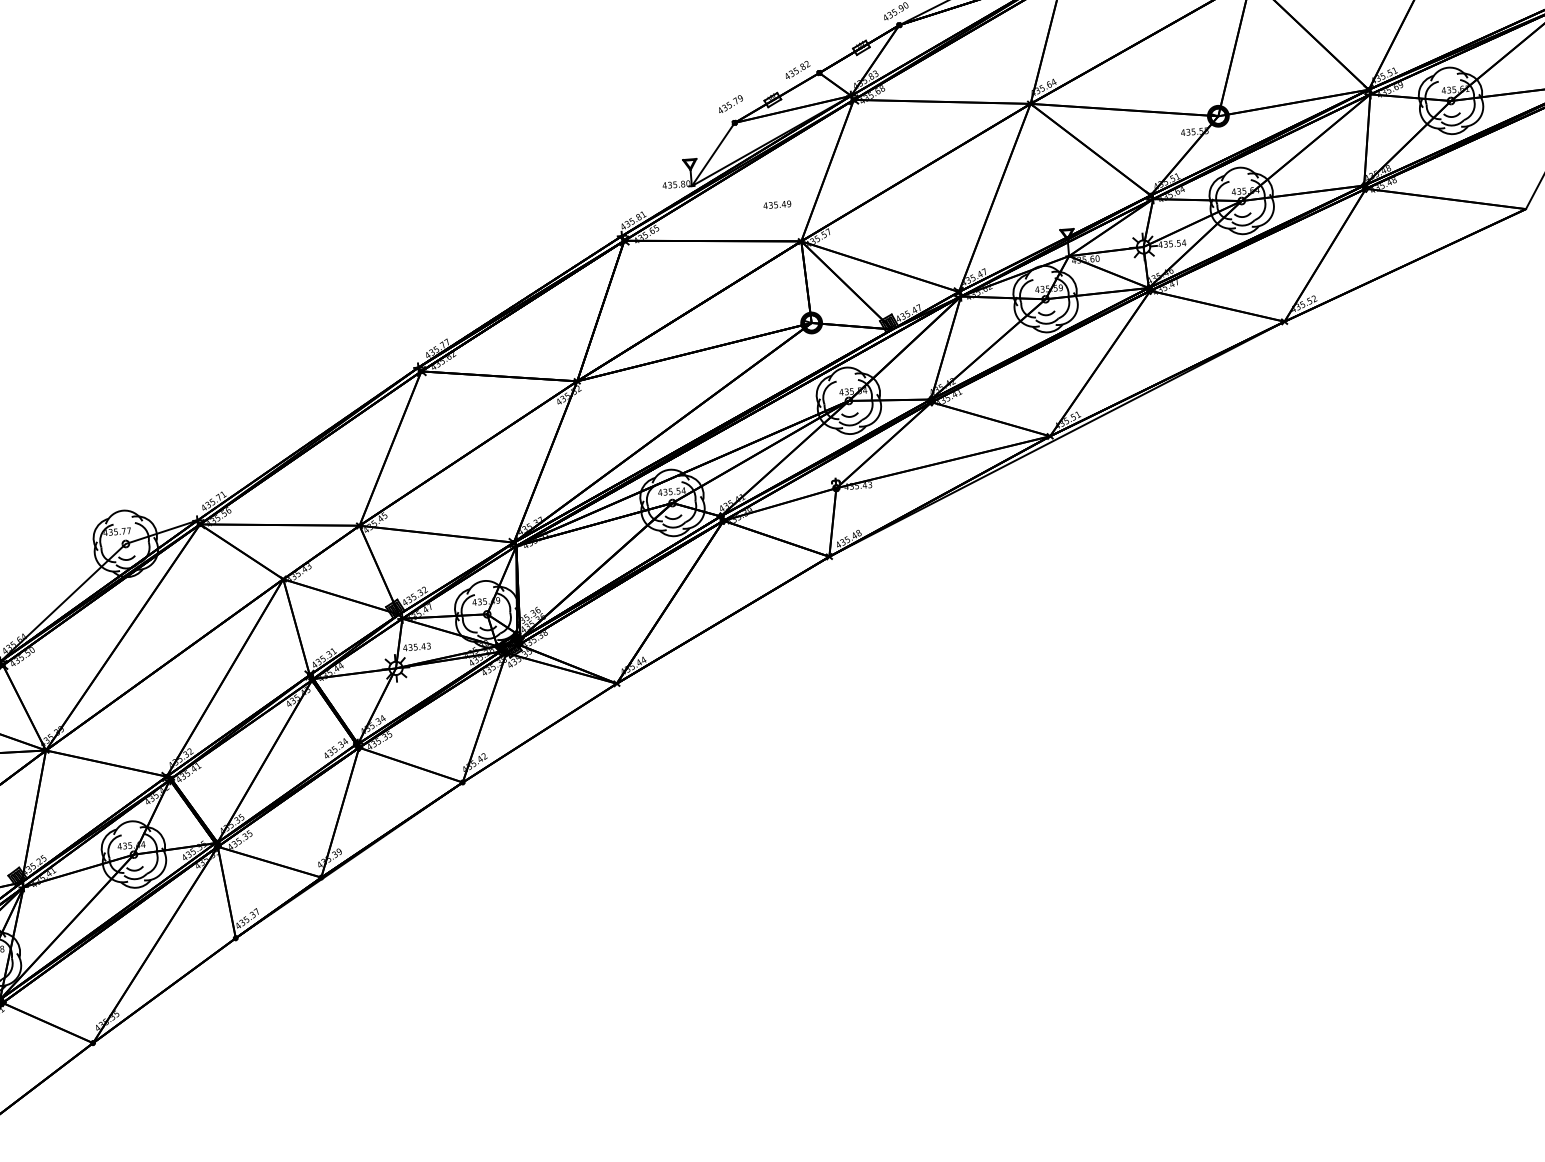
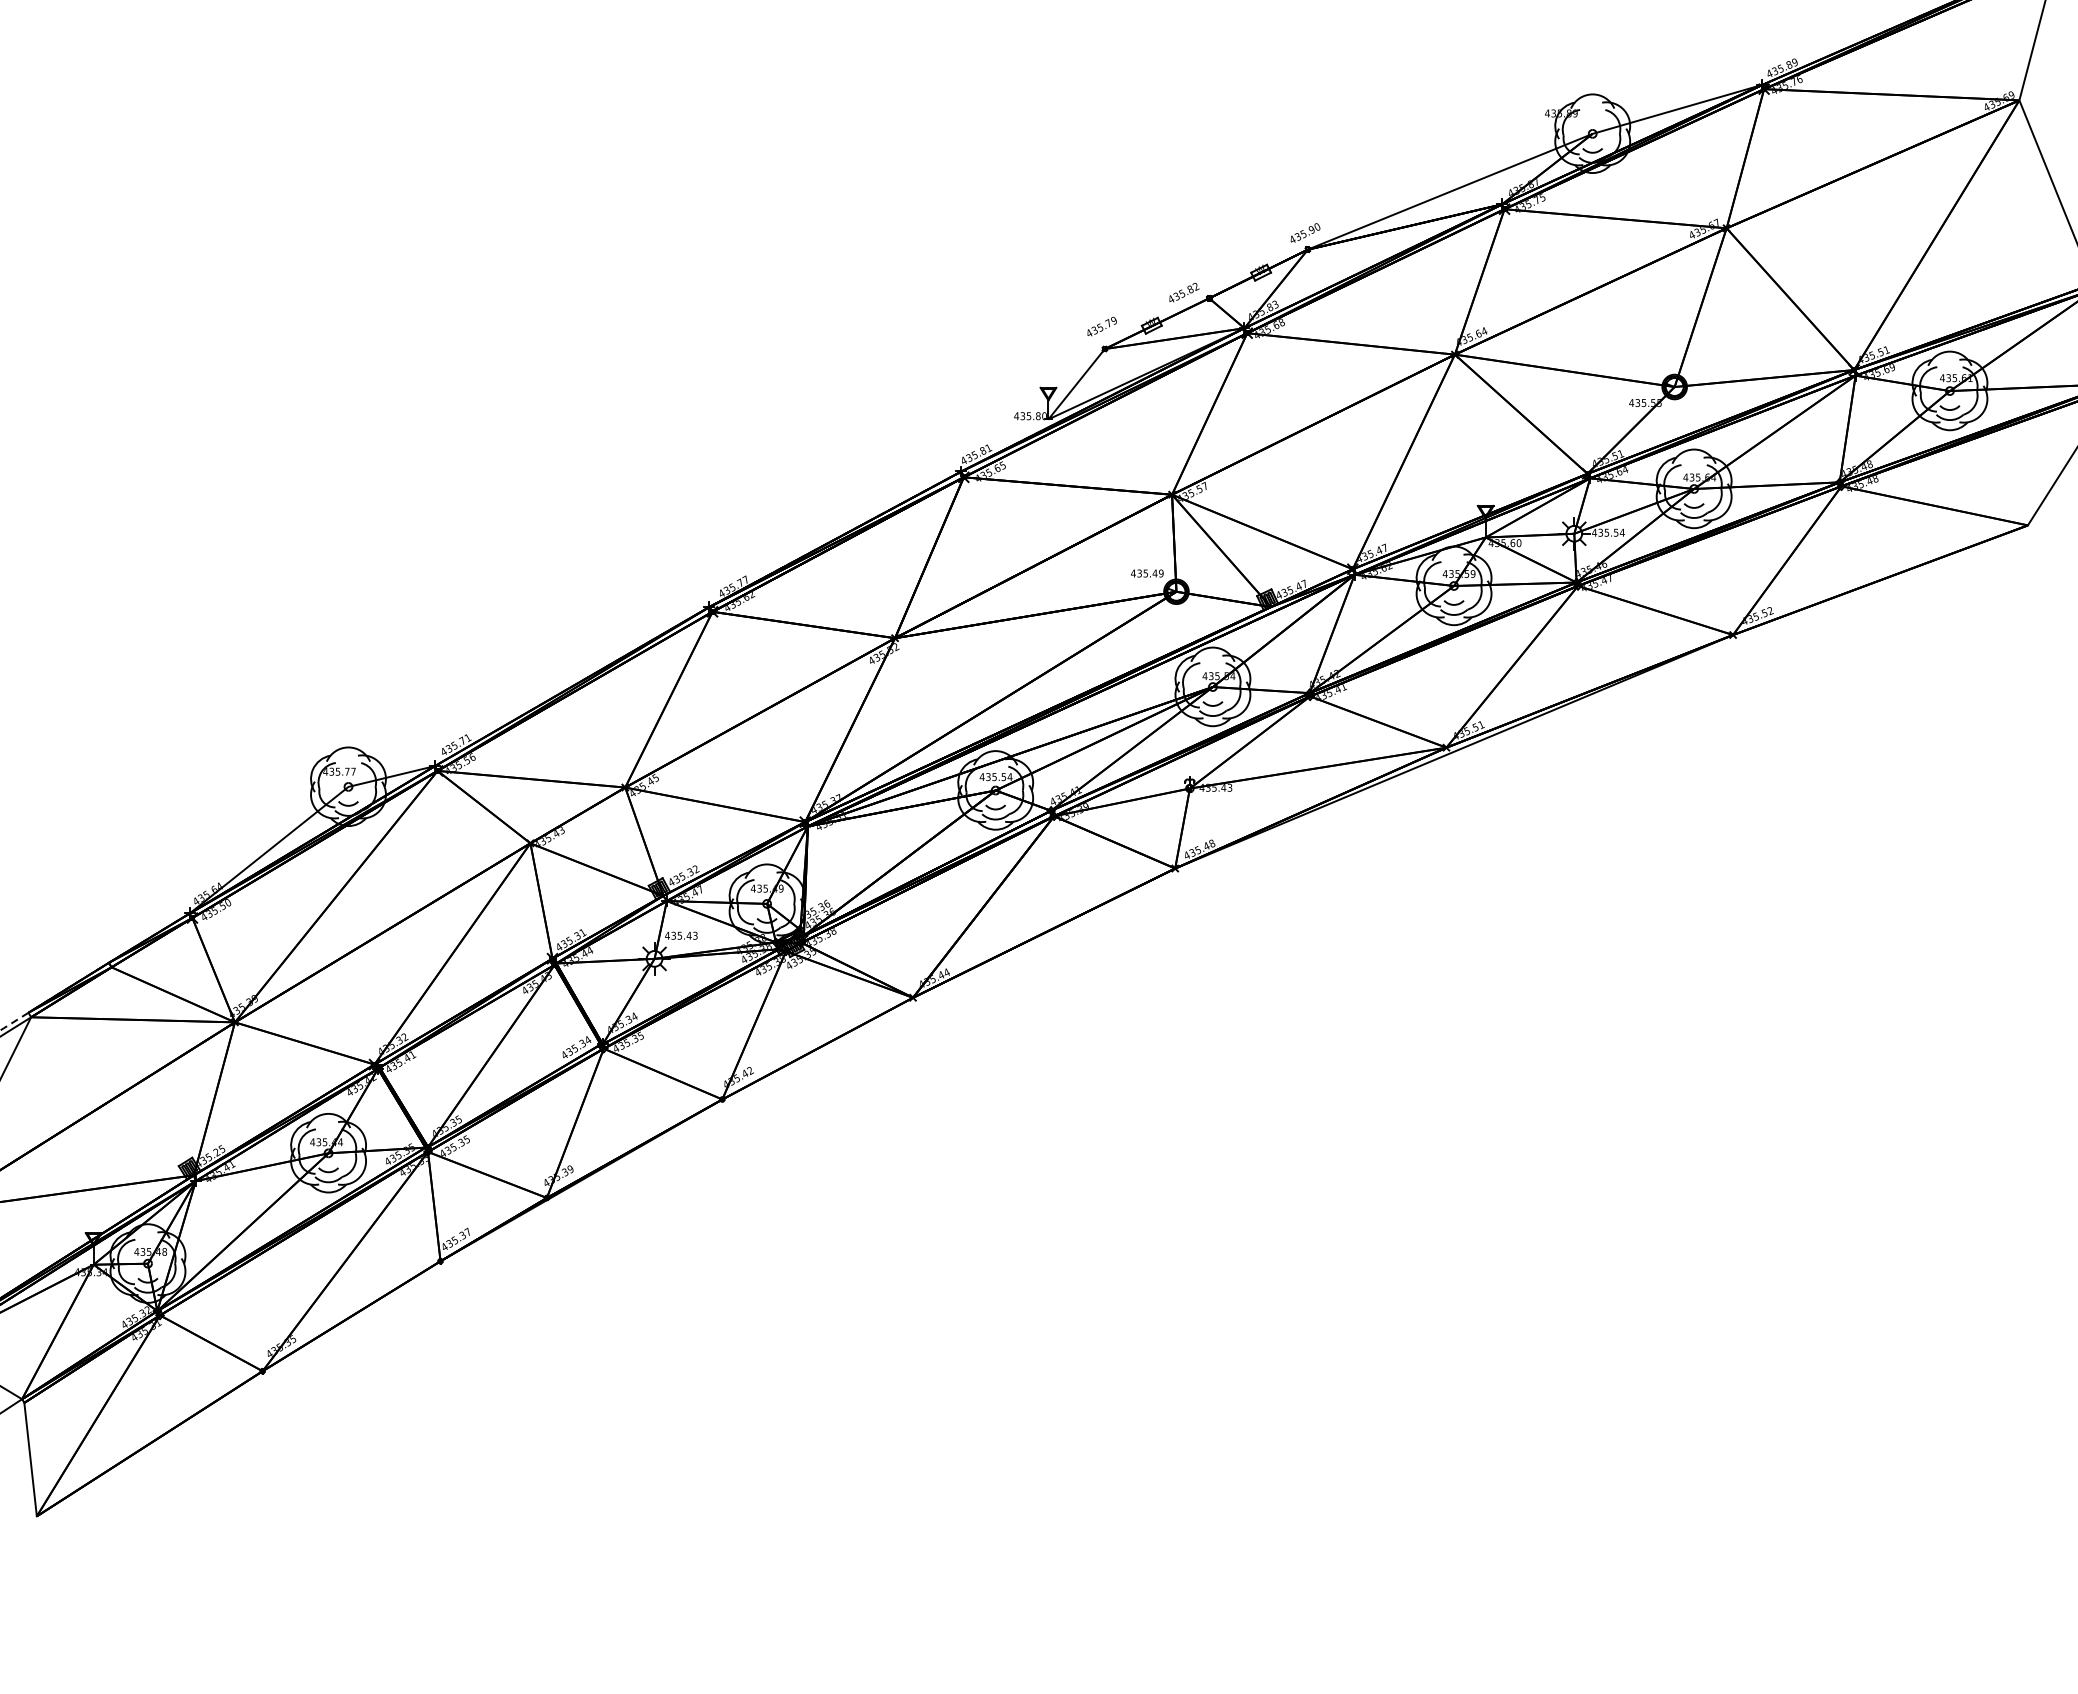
text: (777, 204) -> (1147, 573), moved

